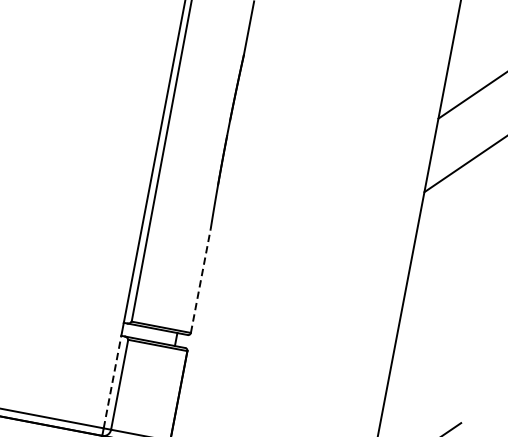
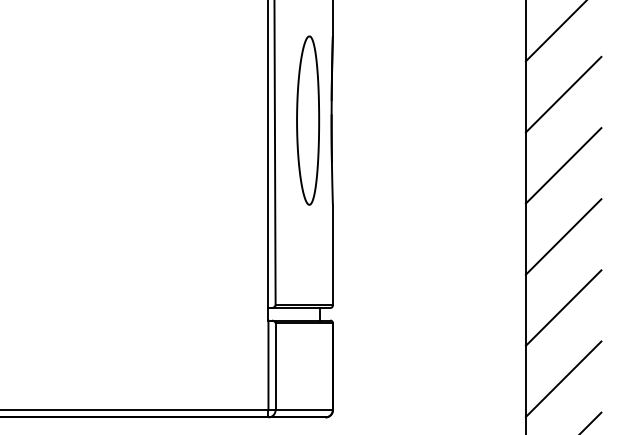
part: (202, 137) -> (308, 120), added
line: (456, 233) -> (563, 165), added
line: (200, 280) -> (332, 254), dashed -> solid
line: (442, 307) -> (563, 236), added
line: (428, 380) -> (563, 307), added
line: (112, 382) -> (268, 365), dashed -> solid

